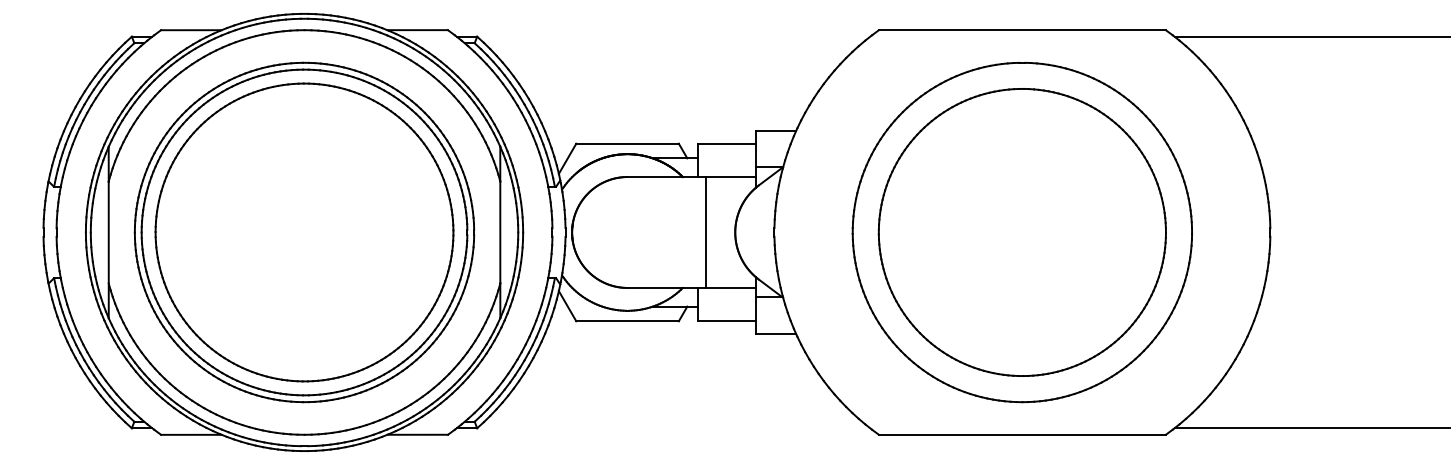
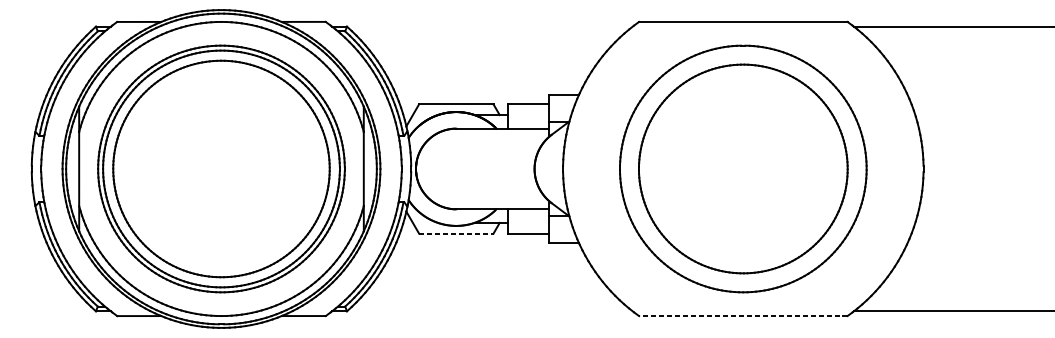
line: (705, 232) -> (512, 169), removed
line: (628, 321) -> (456, 233), solid -> dashed
line: (1021, 434) -> (742, 315), solid -> dashed

